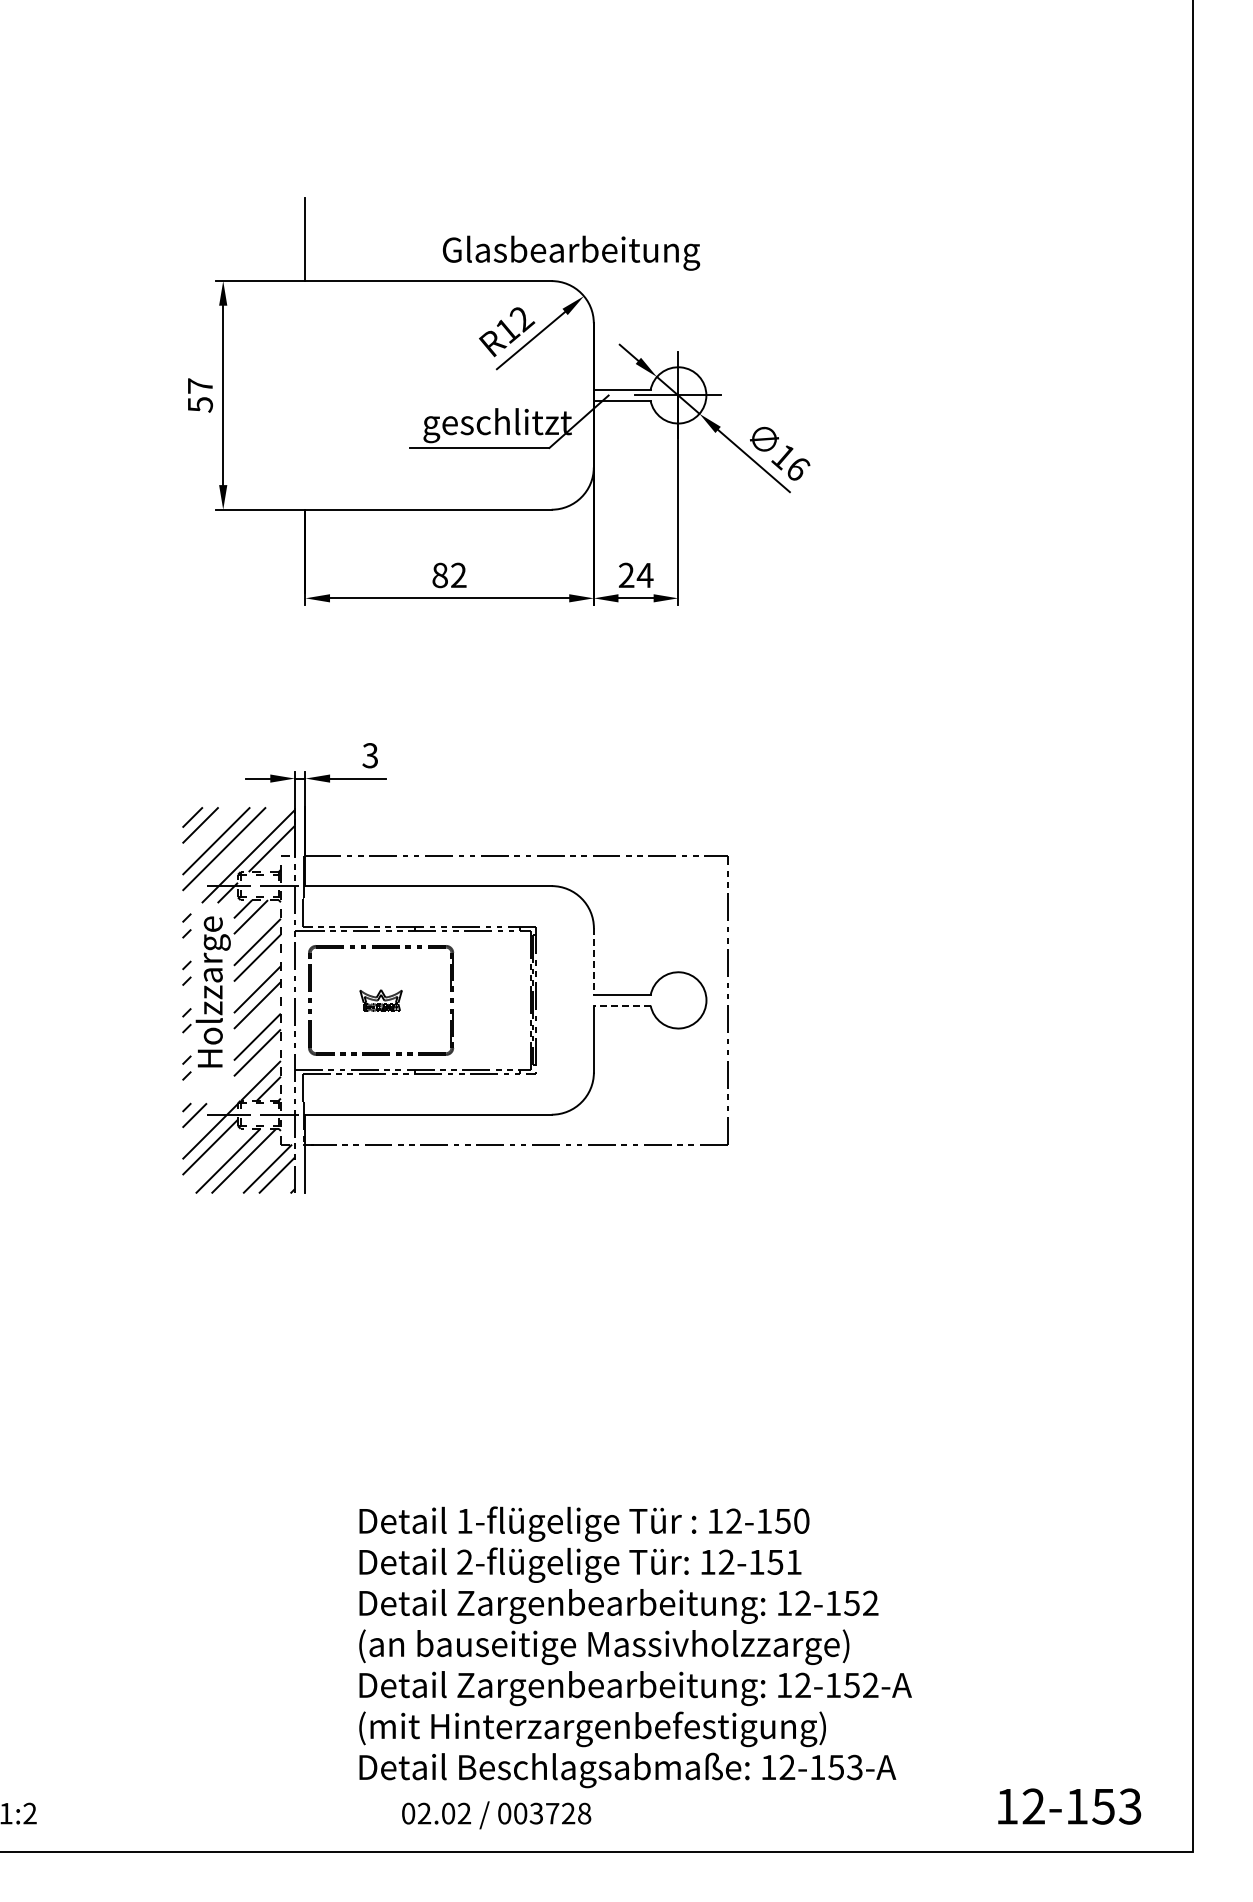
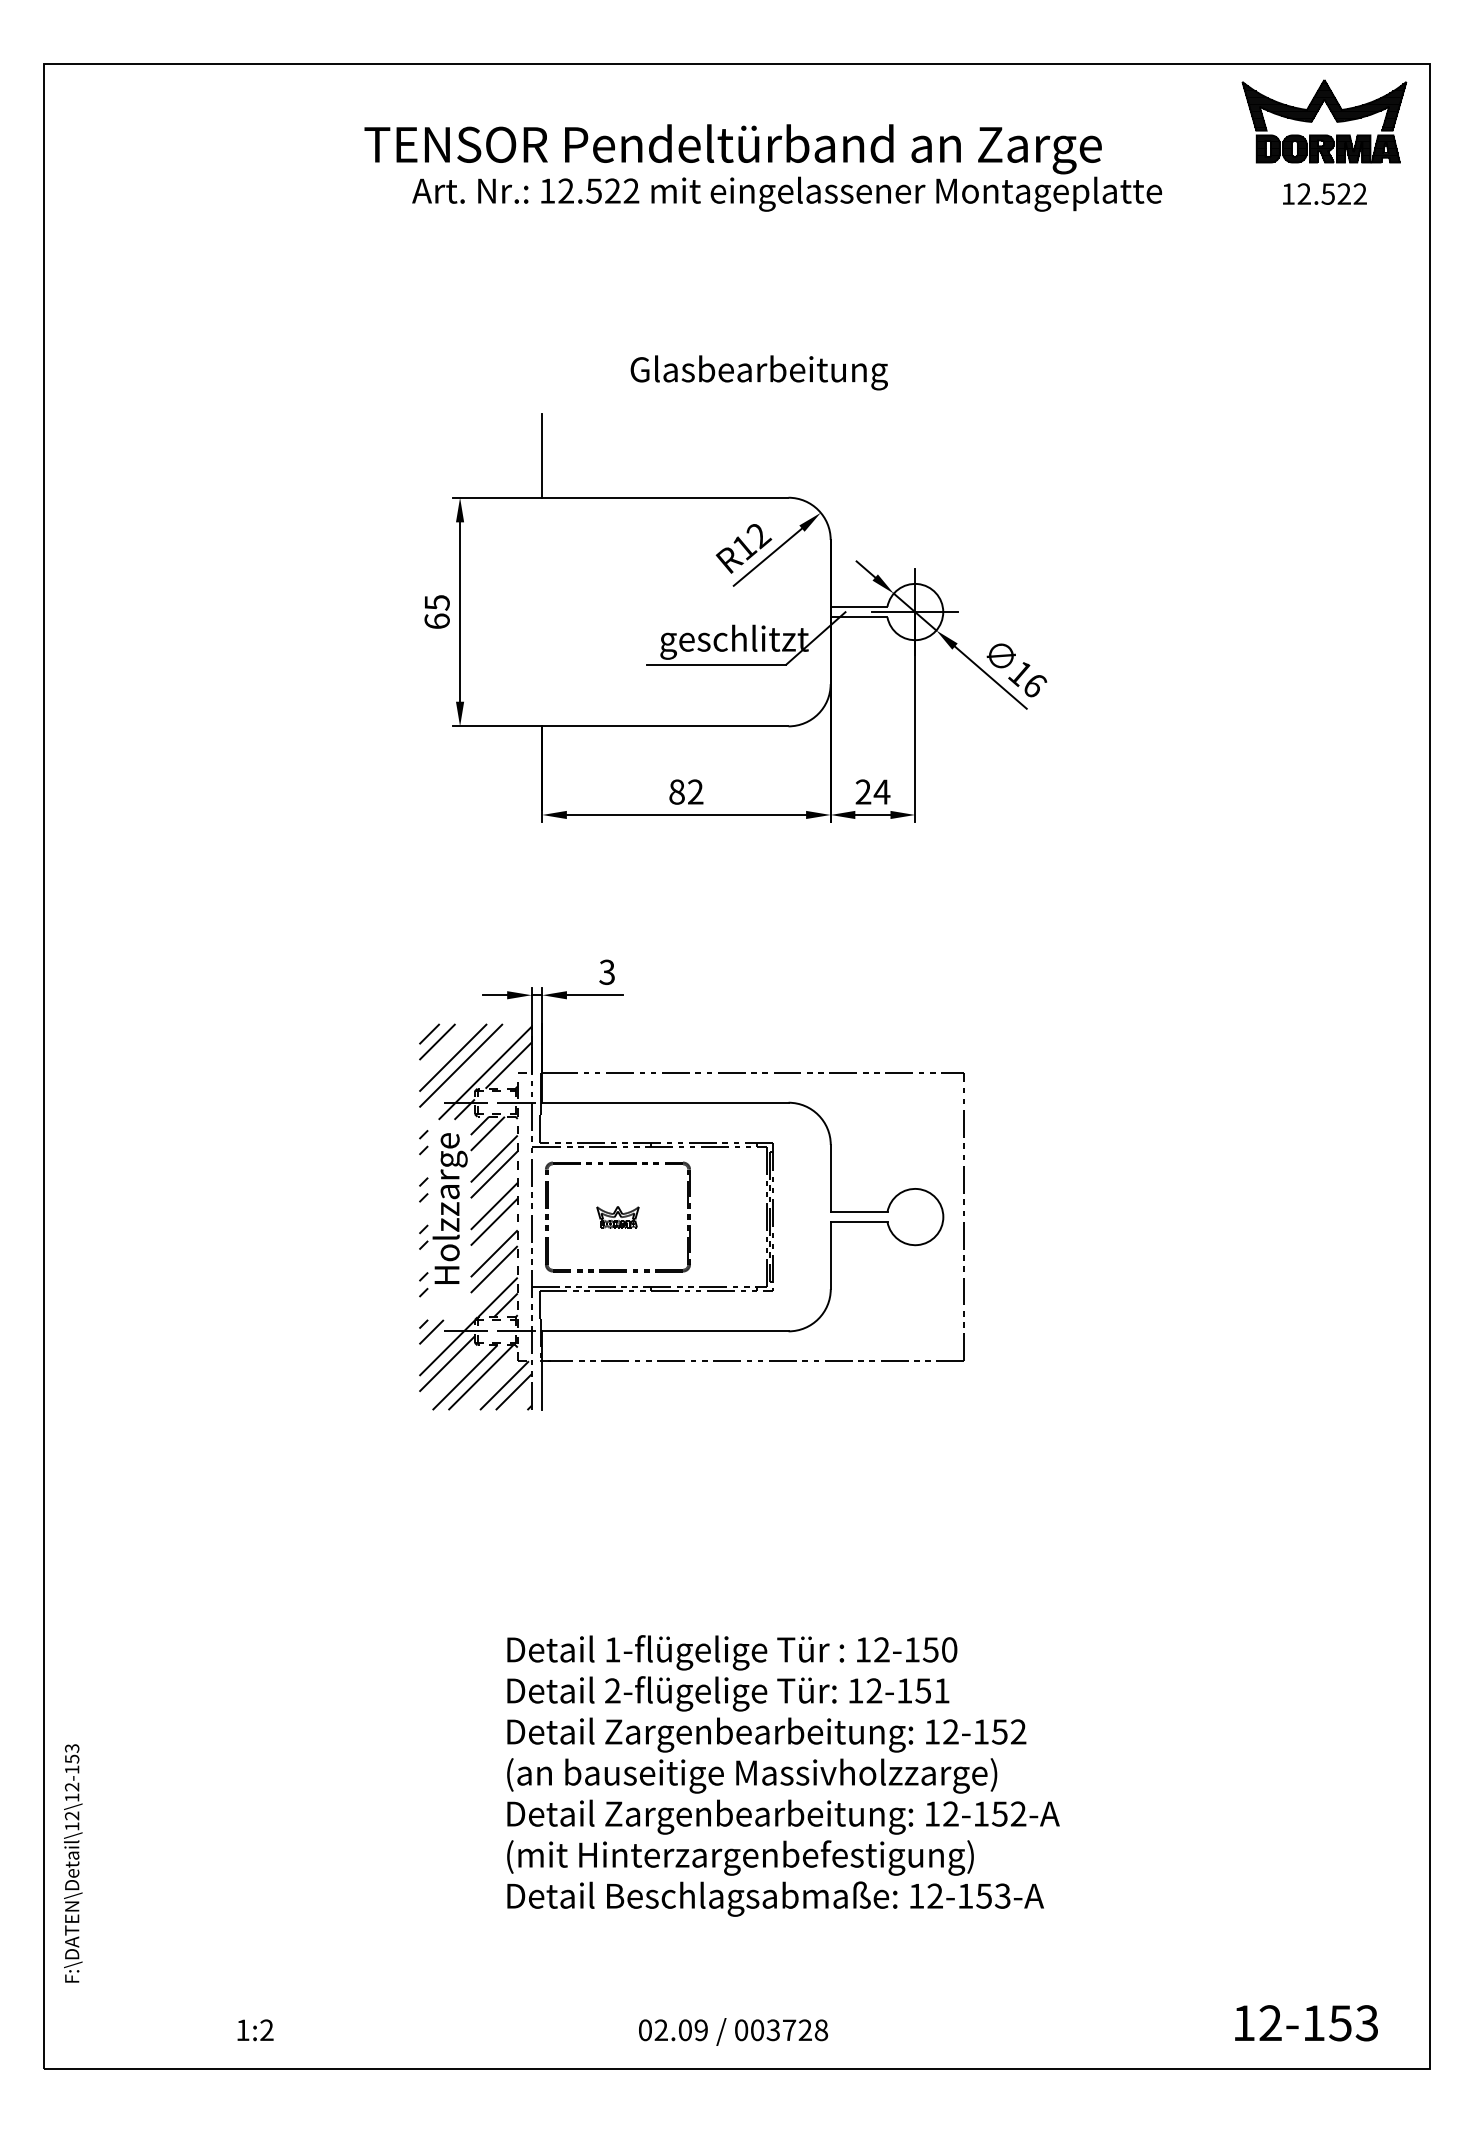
text: (570, 252) -> (758, 372), moved
text: (199, 395) -> (436, 612), 57 -> 65
line: (593, 961) -> (830, 1178), dashed -> solid
line: (621, 1005) -> (858, 1222), dashed -> solid
text: (635, 1646) -> (783, 1775), moved
text: (463, 1813) -> (700, 2030), 02.02 -> 02.09

